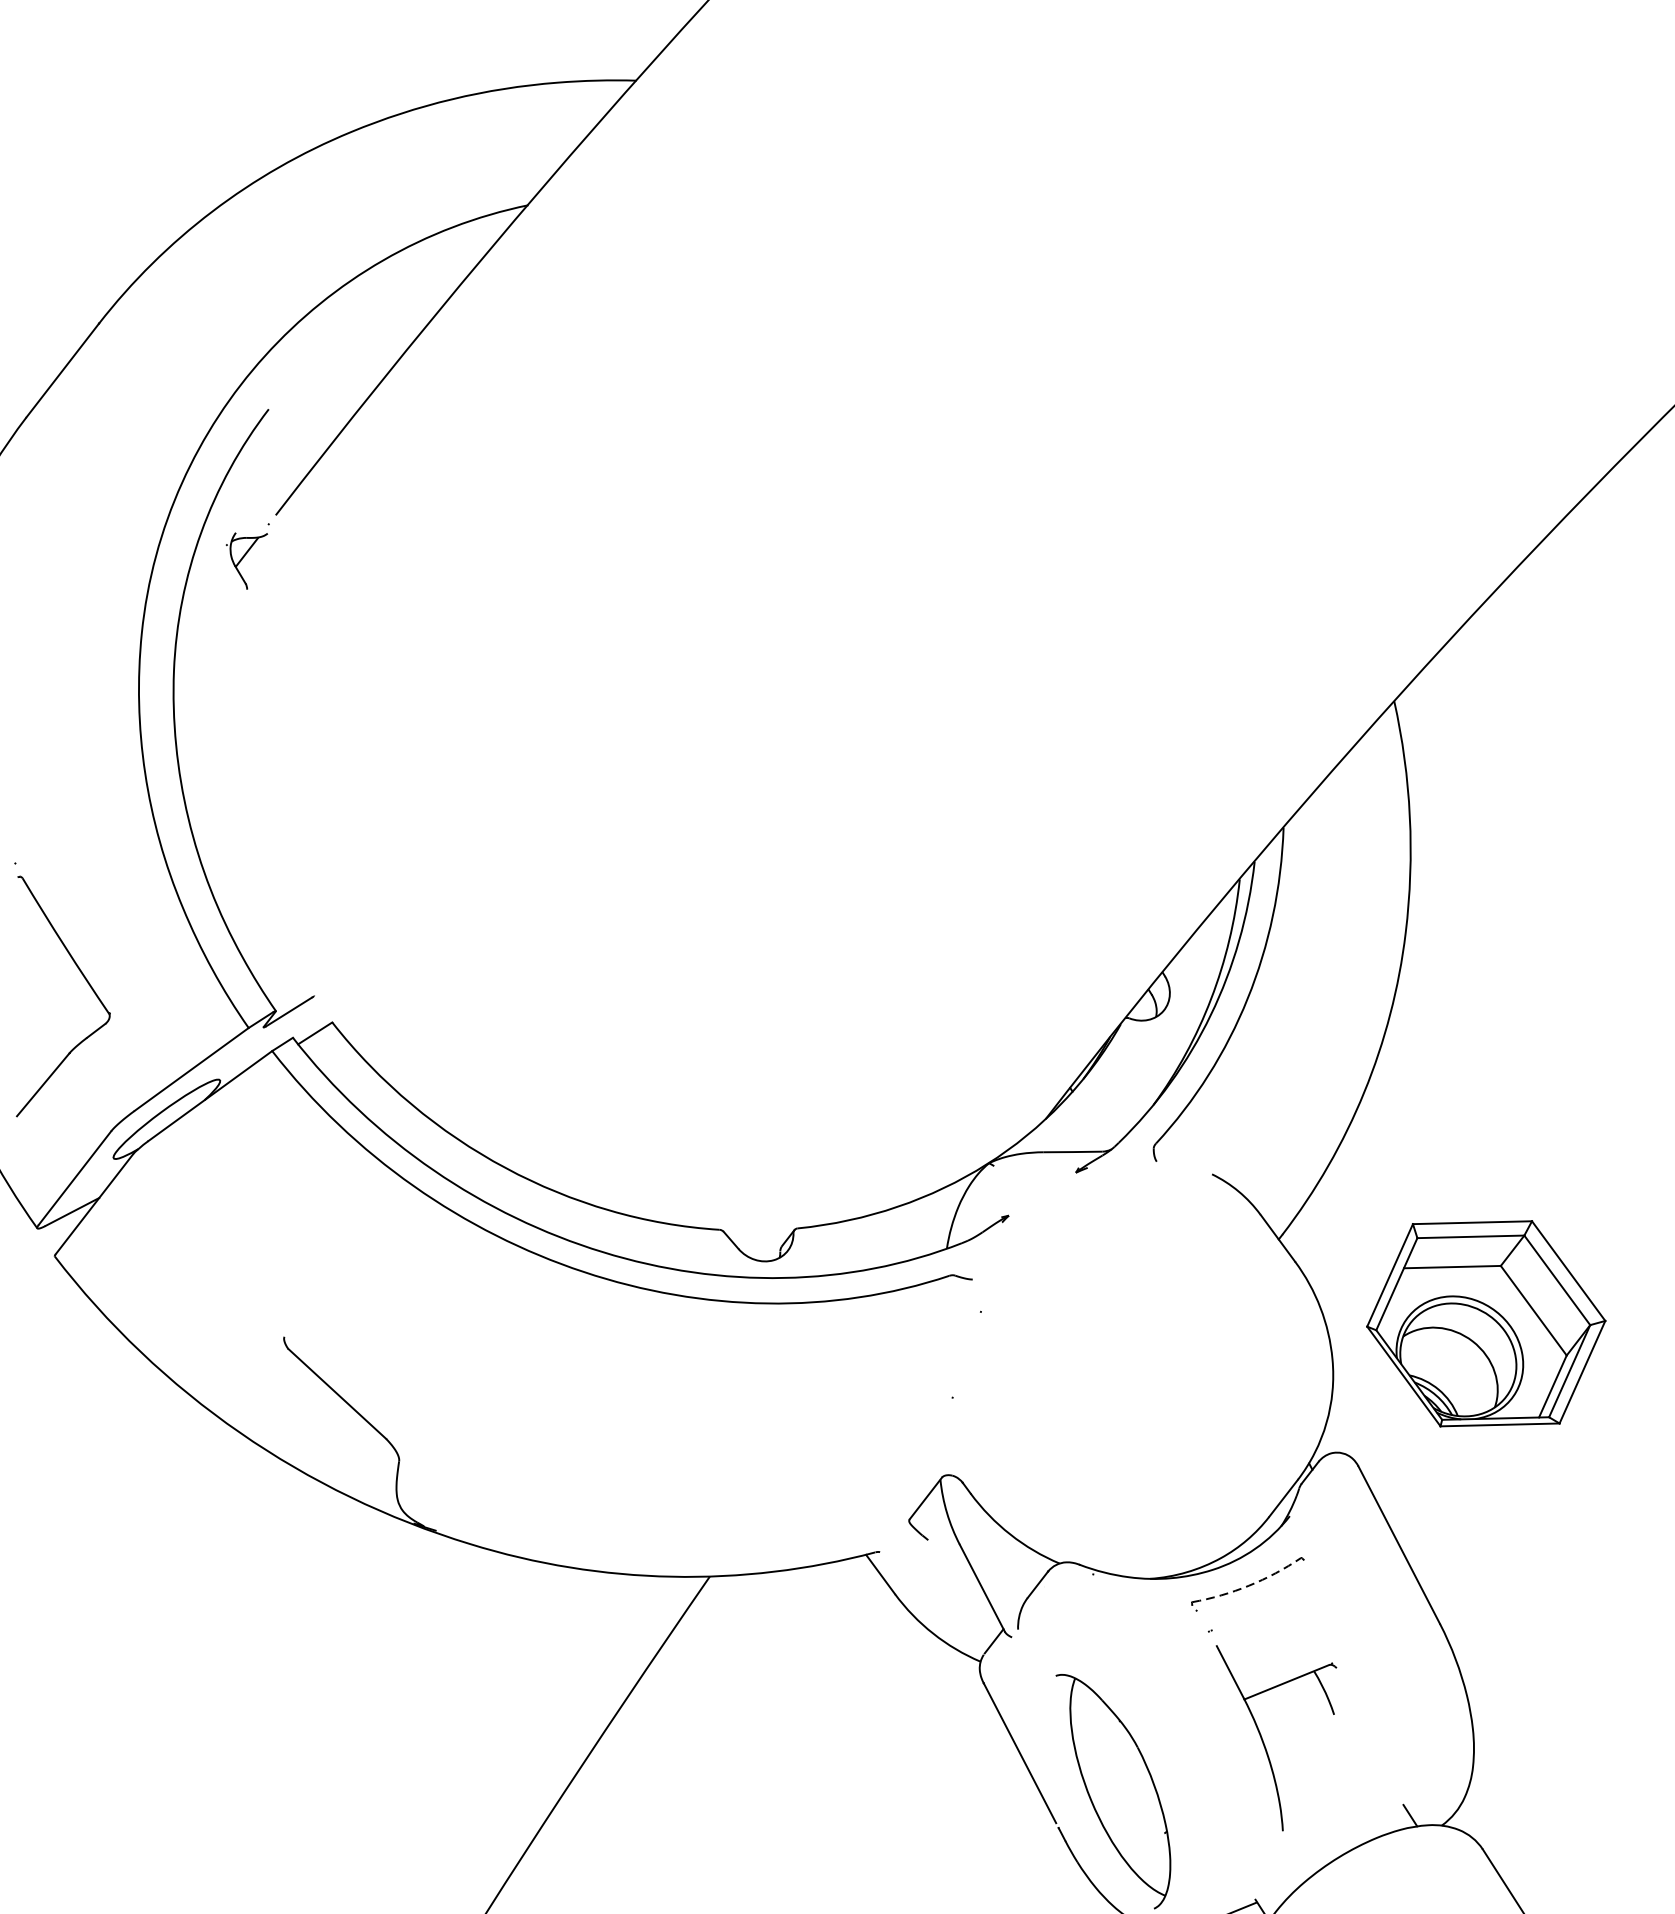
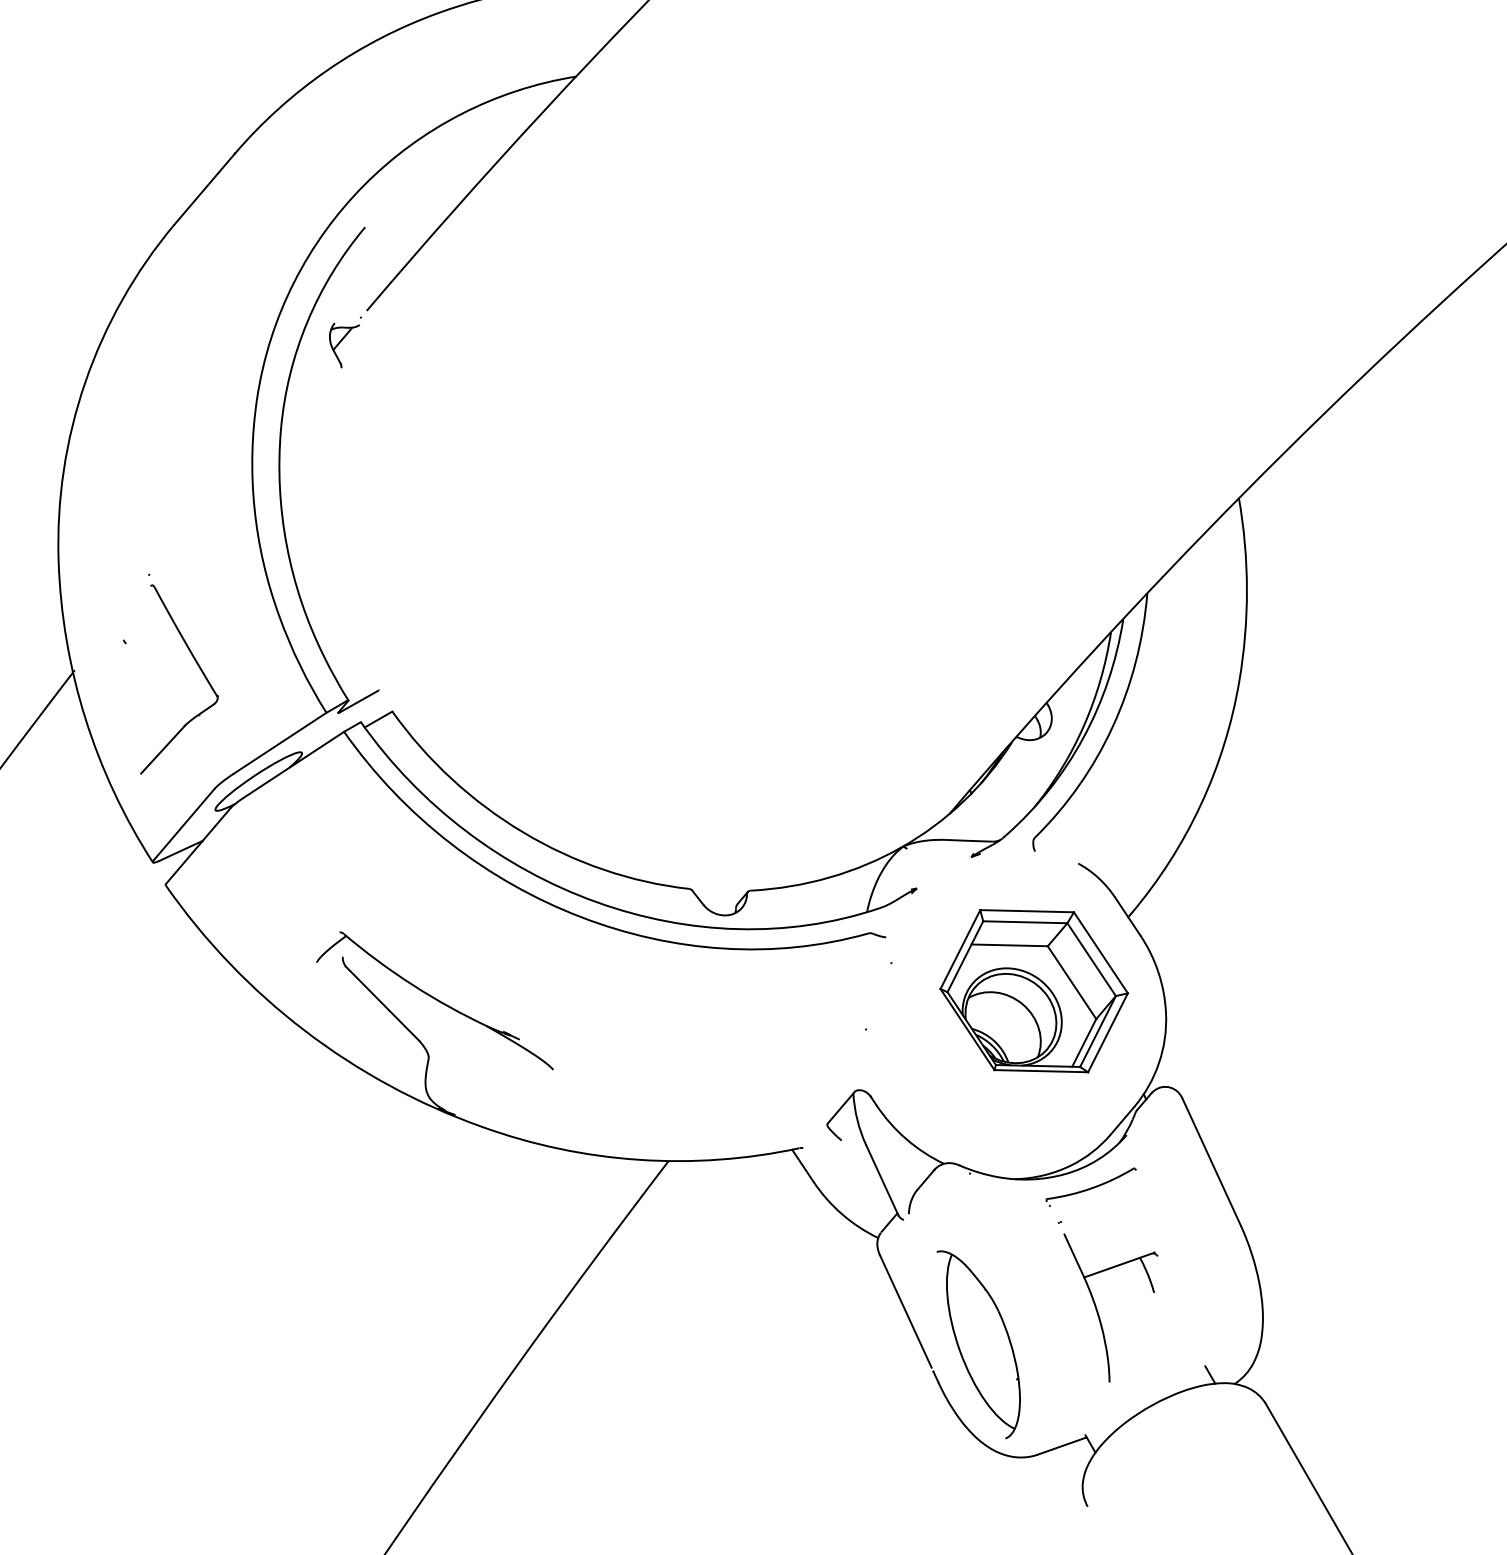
part: (1485, 1324) -> (1033, 991), moved
part: (403, 1386) -> (434, 1000), added
line: (1249, 1586) -> (1092, 1188), dashed -> solid

